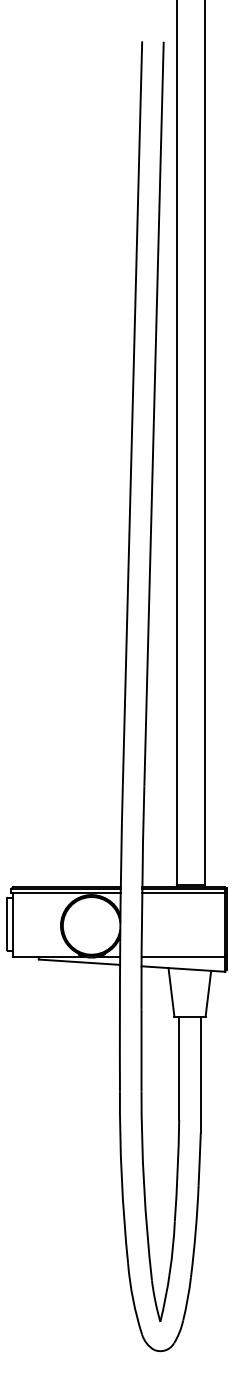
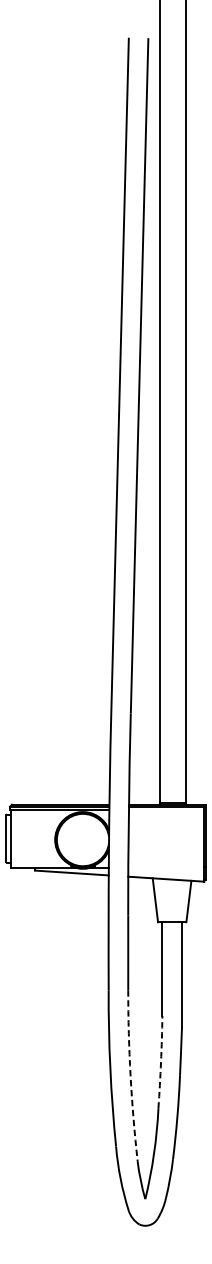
line: (183, 892) -> (166, 809), removed
line: (183, 956) -> (166, 867), removed
arc: (177, 1170) -> (160, 1061), solid -> dashed
arc: (144, 1186) -> (130, 1076), solid -> dashed

